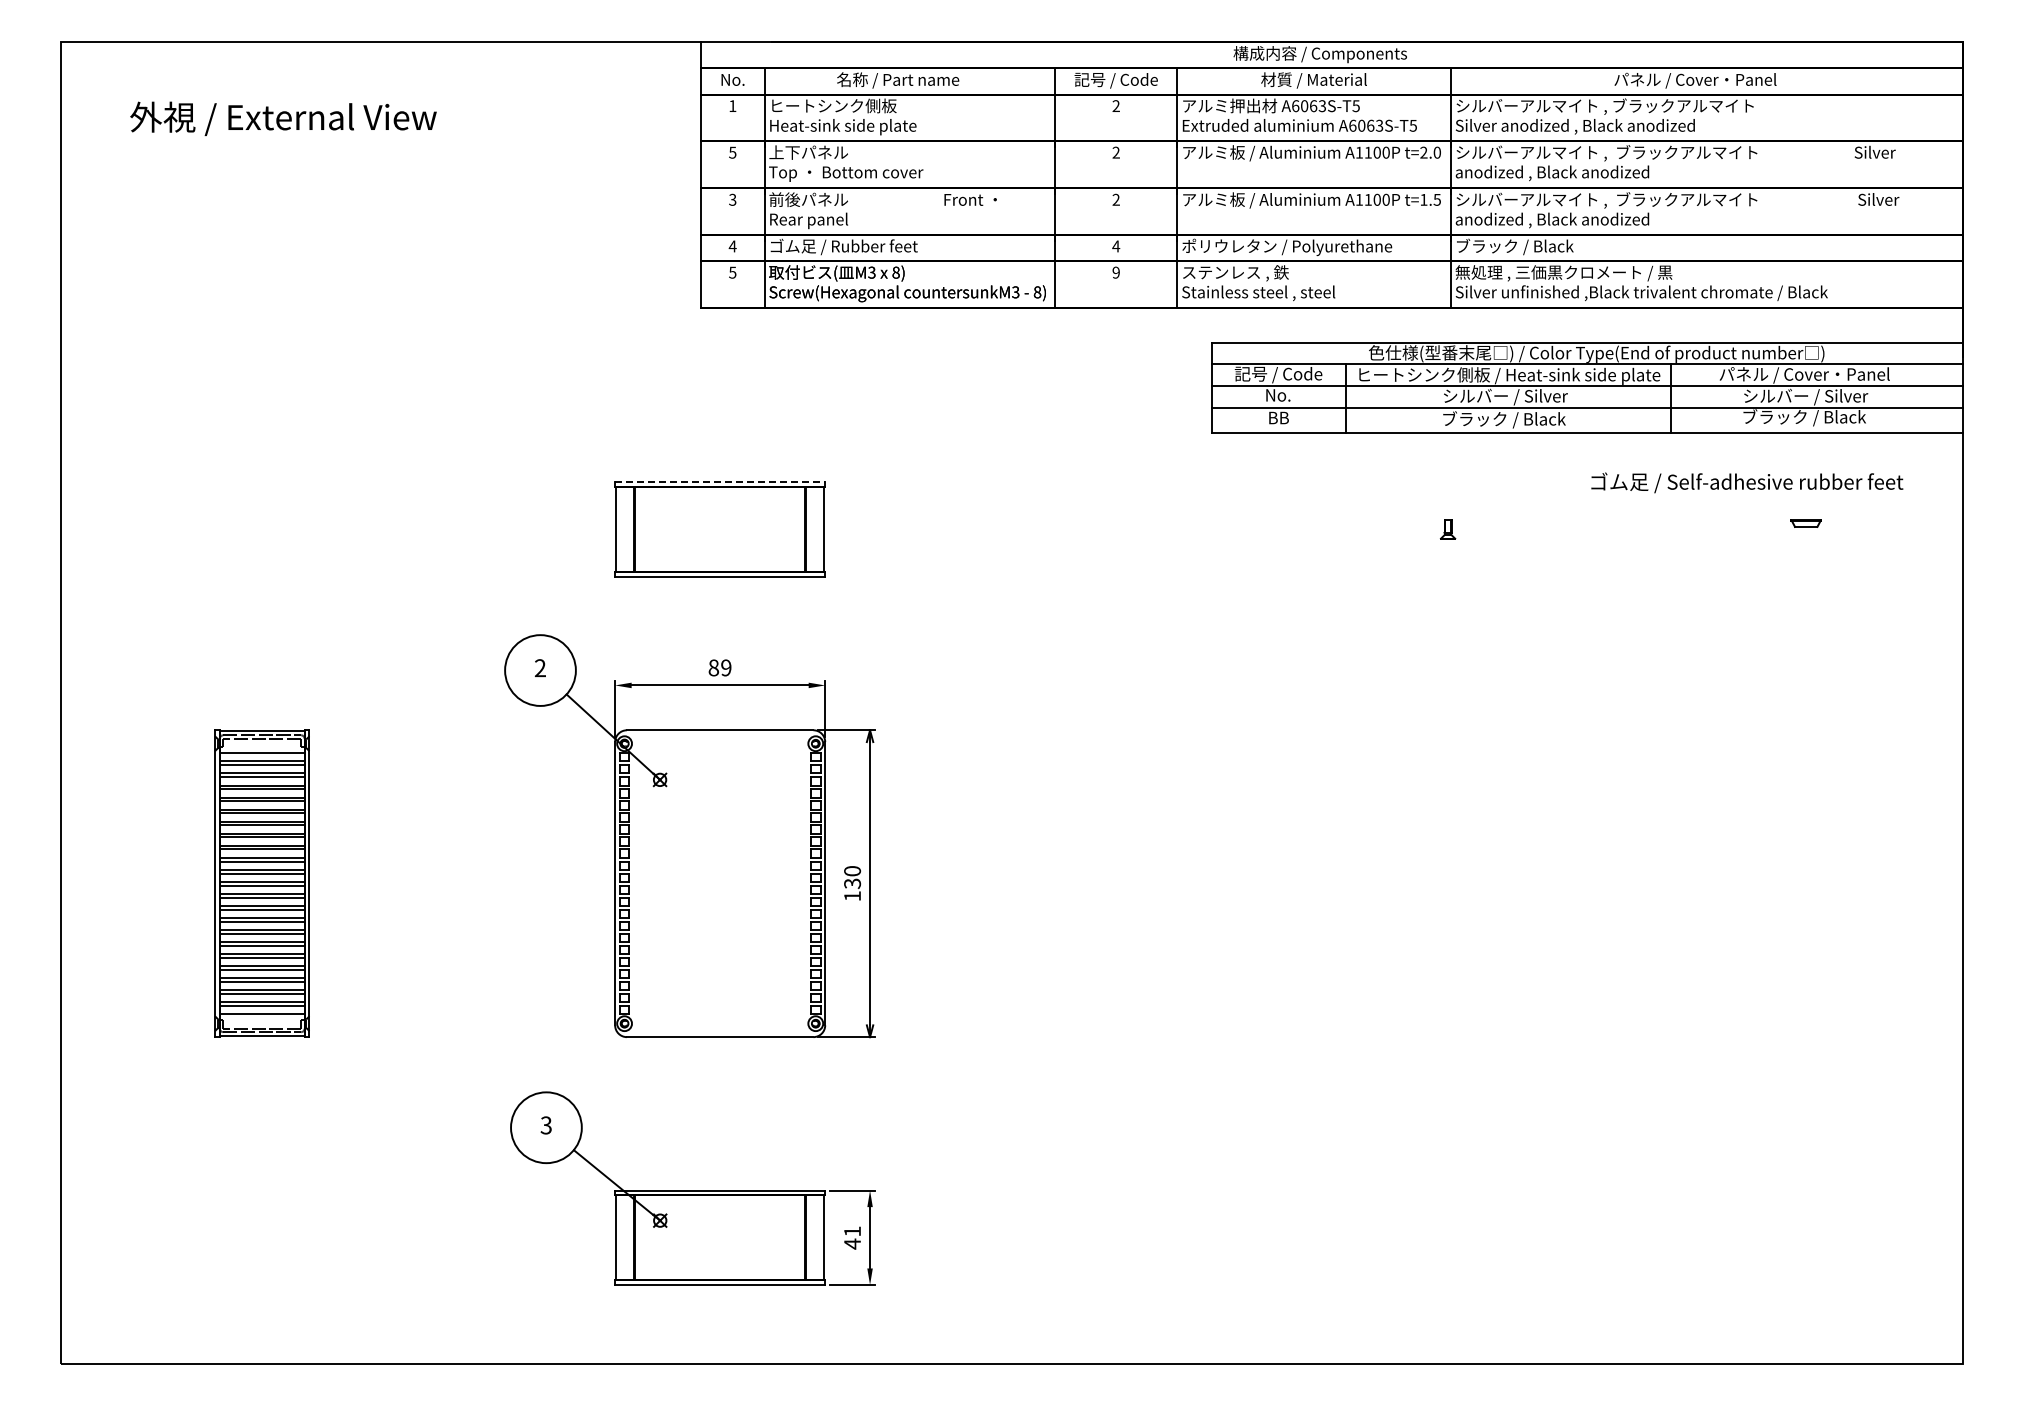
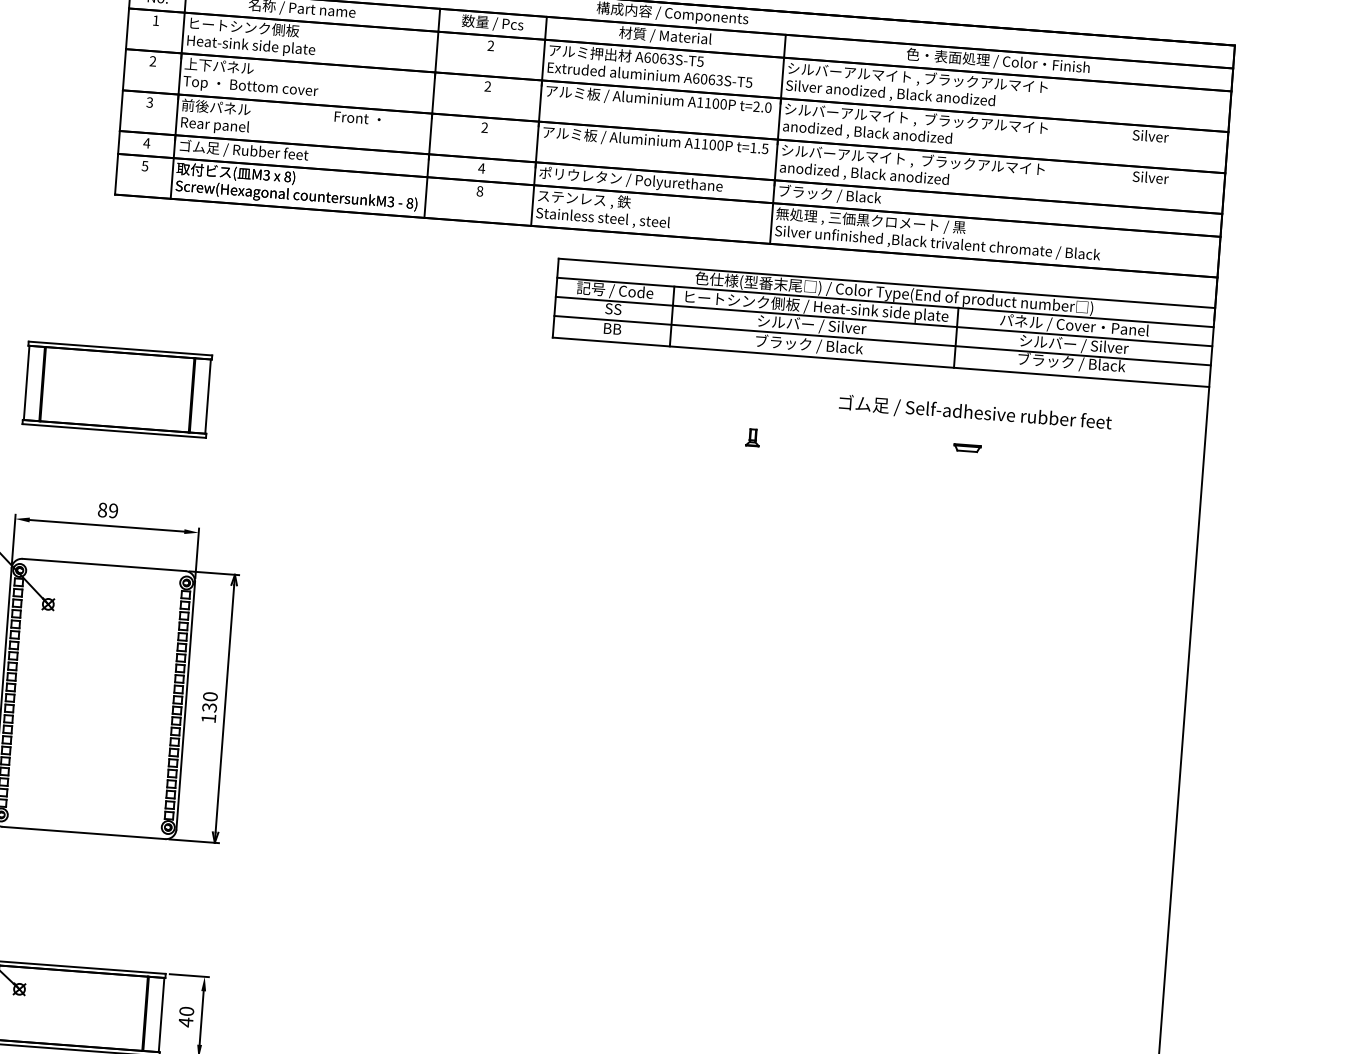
text: (1115, 80) -> (492, 23), 記号 / Code -> 数量 / Pcs
text: (1694, 80) -> (997, 61), パネル / Cover・Panel -> 色・表面処理 / Color・Finish
text: (732, 152) -> (152, 61), 5 -> 2
text: (1115, 272) -> (479, 191), 9 -> 8
text: (1278, 395) -> (613, 309), No. -> SS
line: (720, 482) -> (120, 348), dashed -> solid
text: (1747, 482) -> (975, 412), moved
part: (1805, 523) -> (966, 448), moved
text: (852, 1231) -> (186, 1011), 41 -> 40

